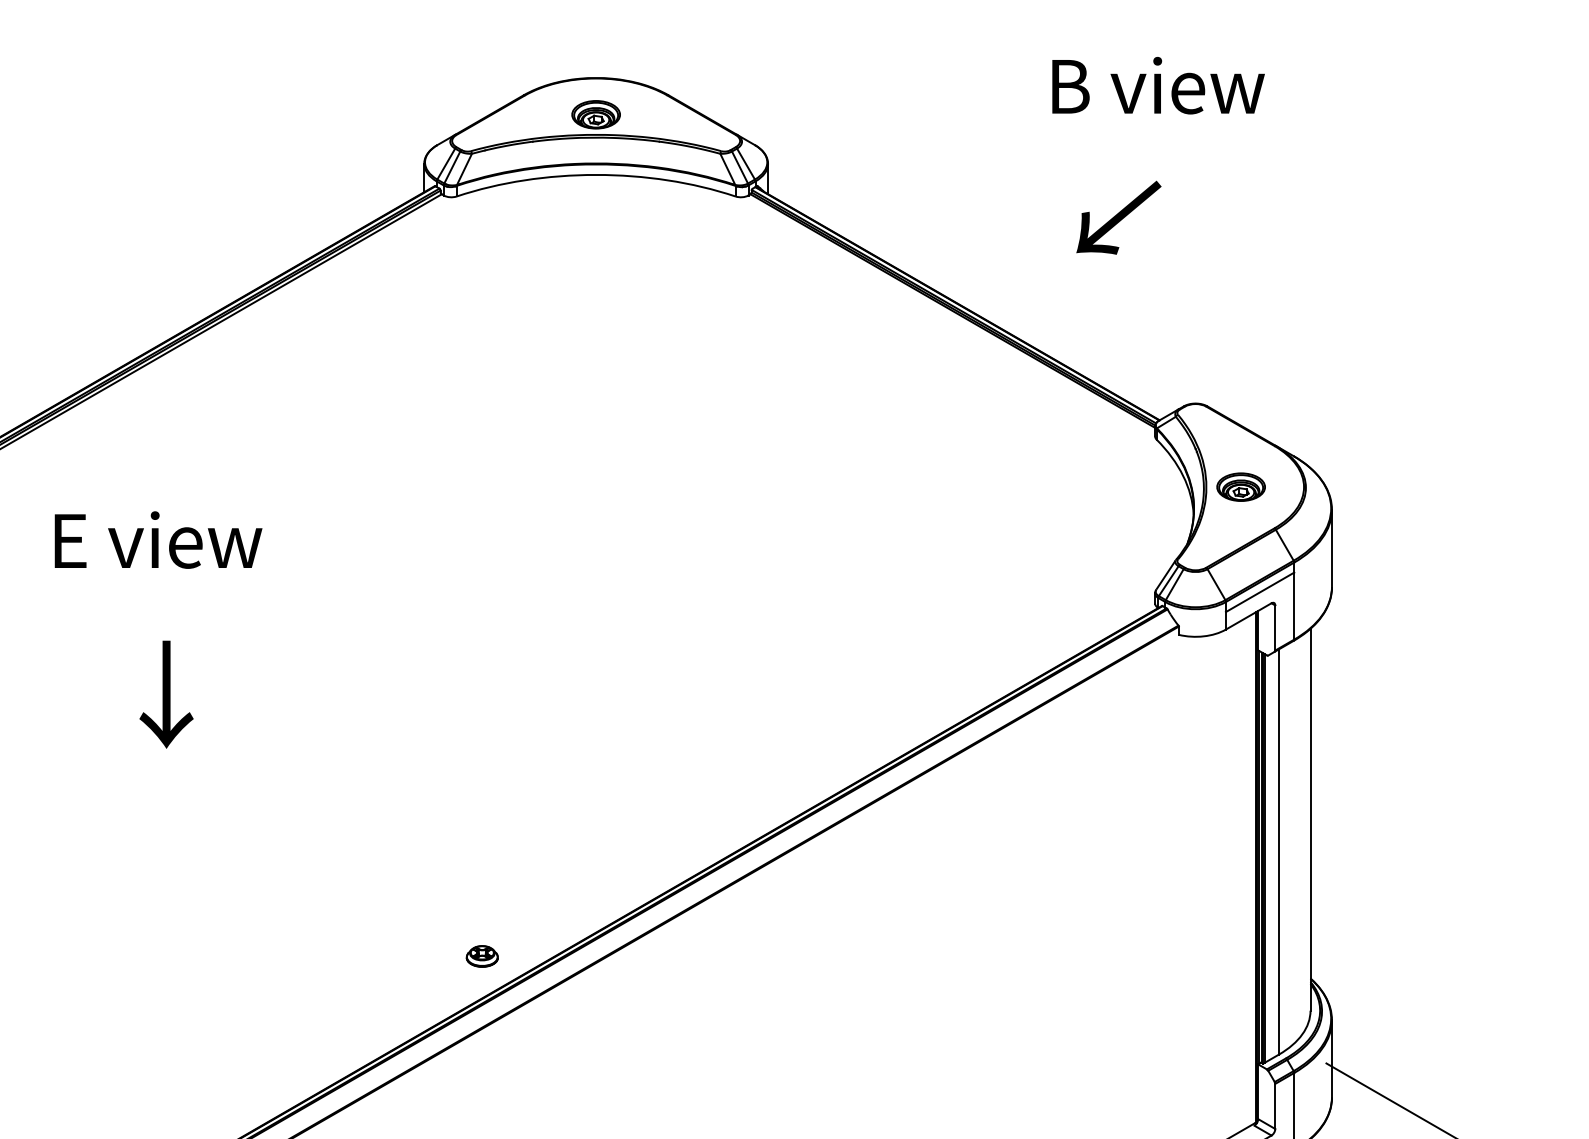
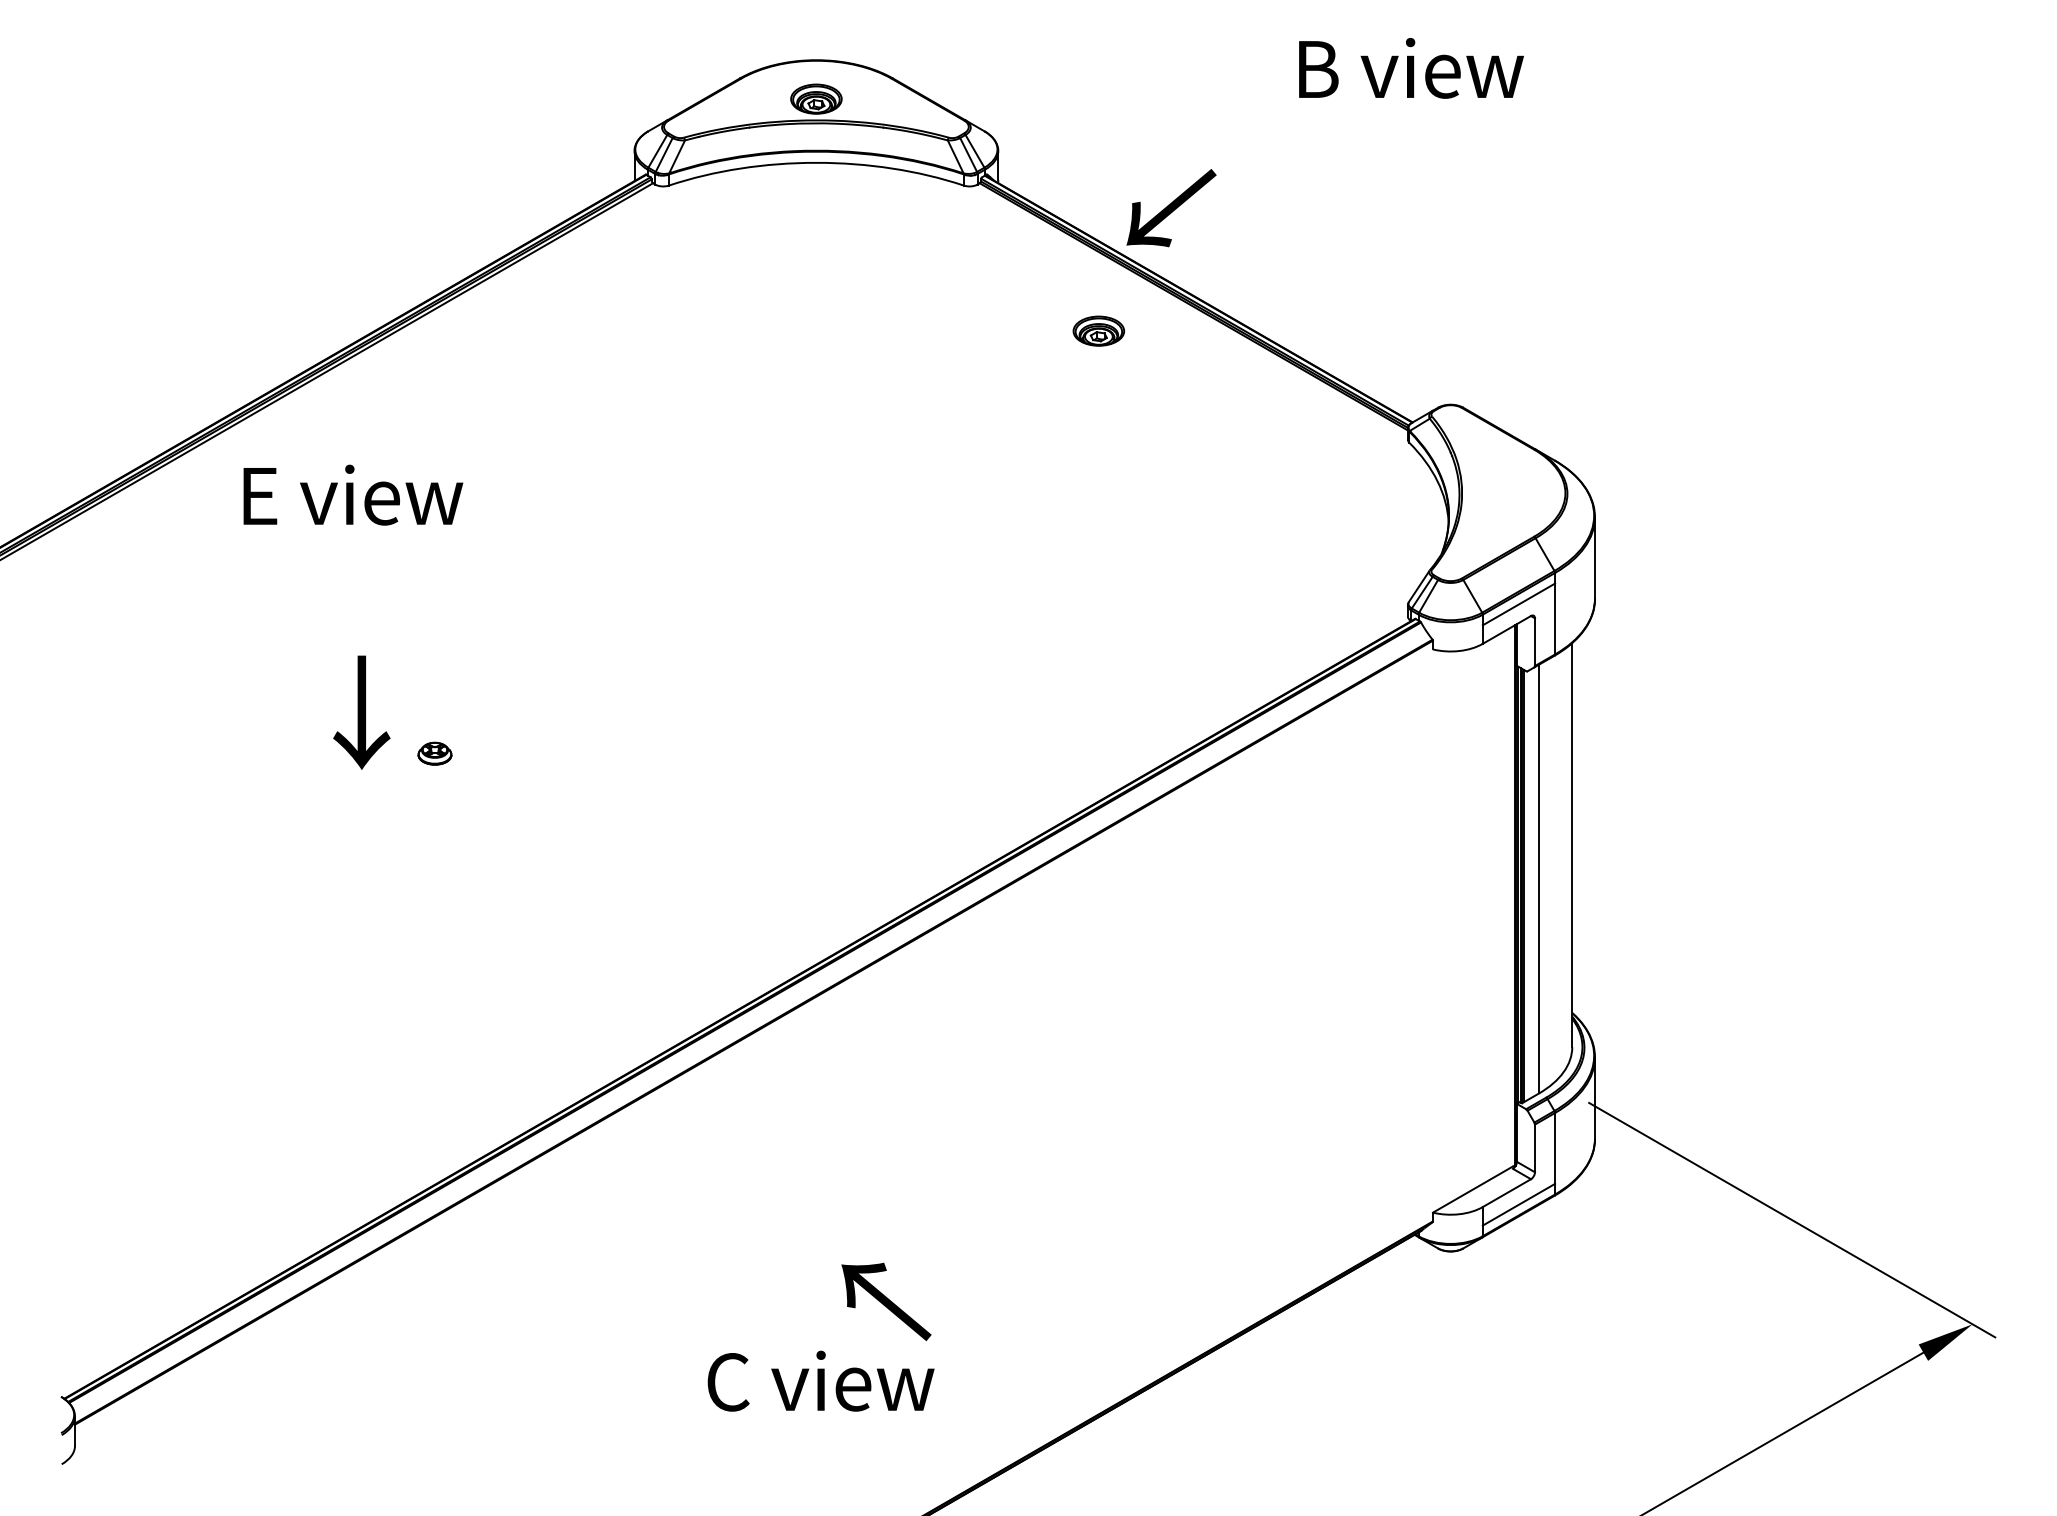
text: (1118, 218) -> (1171, 208), moved
part: (1240, 486) -> (1098, 330), moved
text: (158, 539) -> (353, 494), moved
part: (481, 956) -> (434, 753), moved

